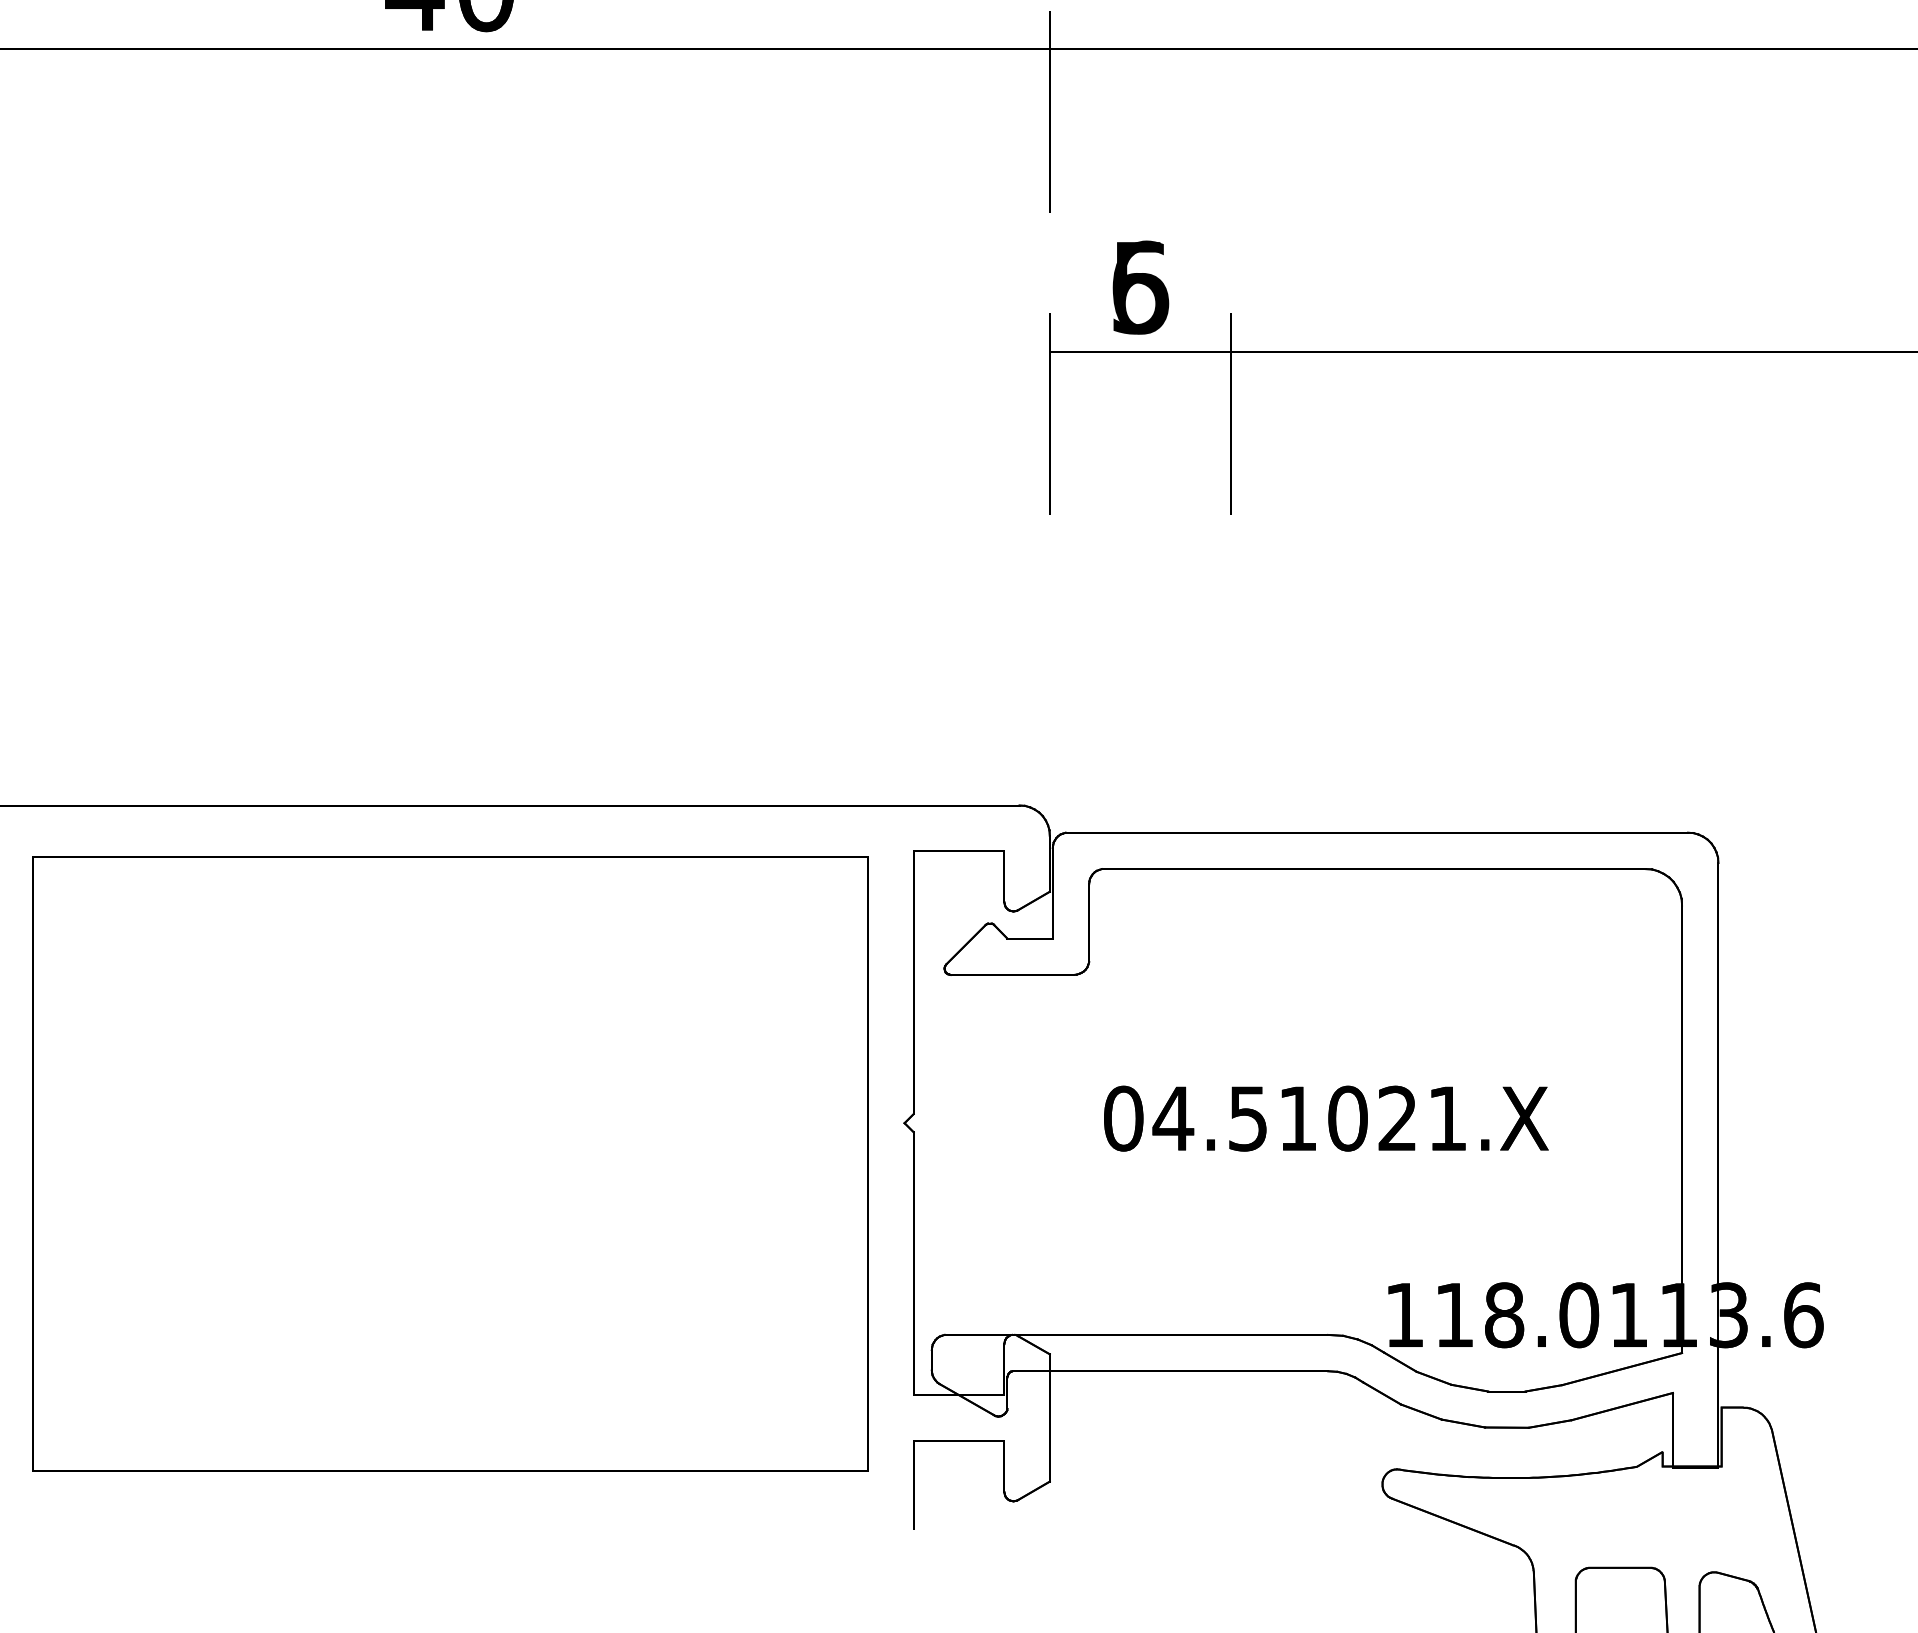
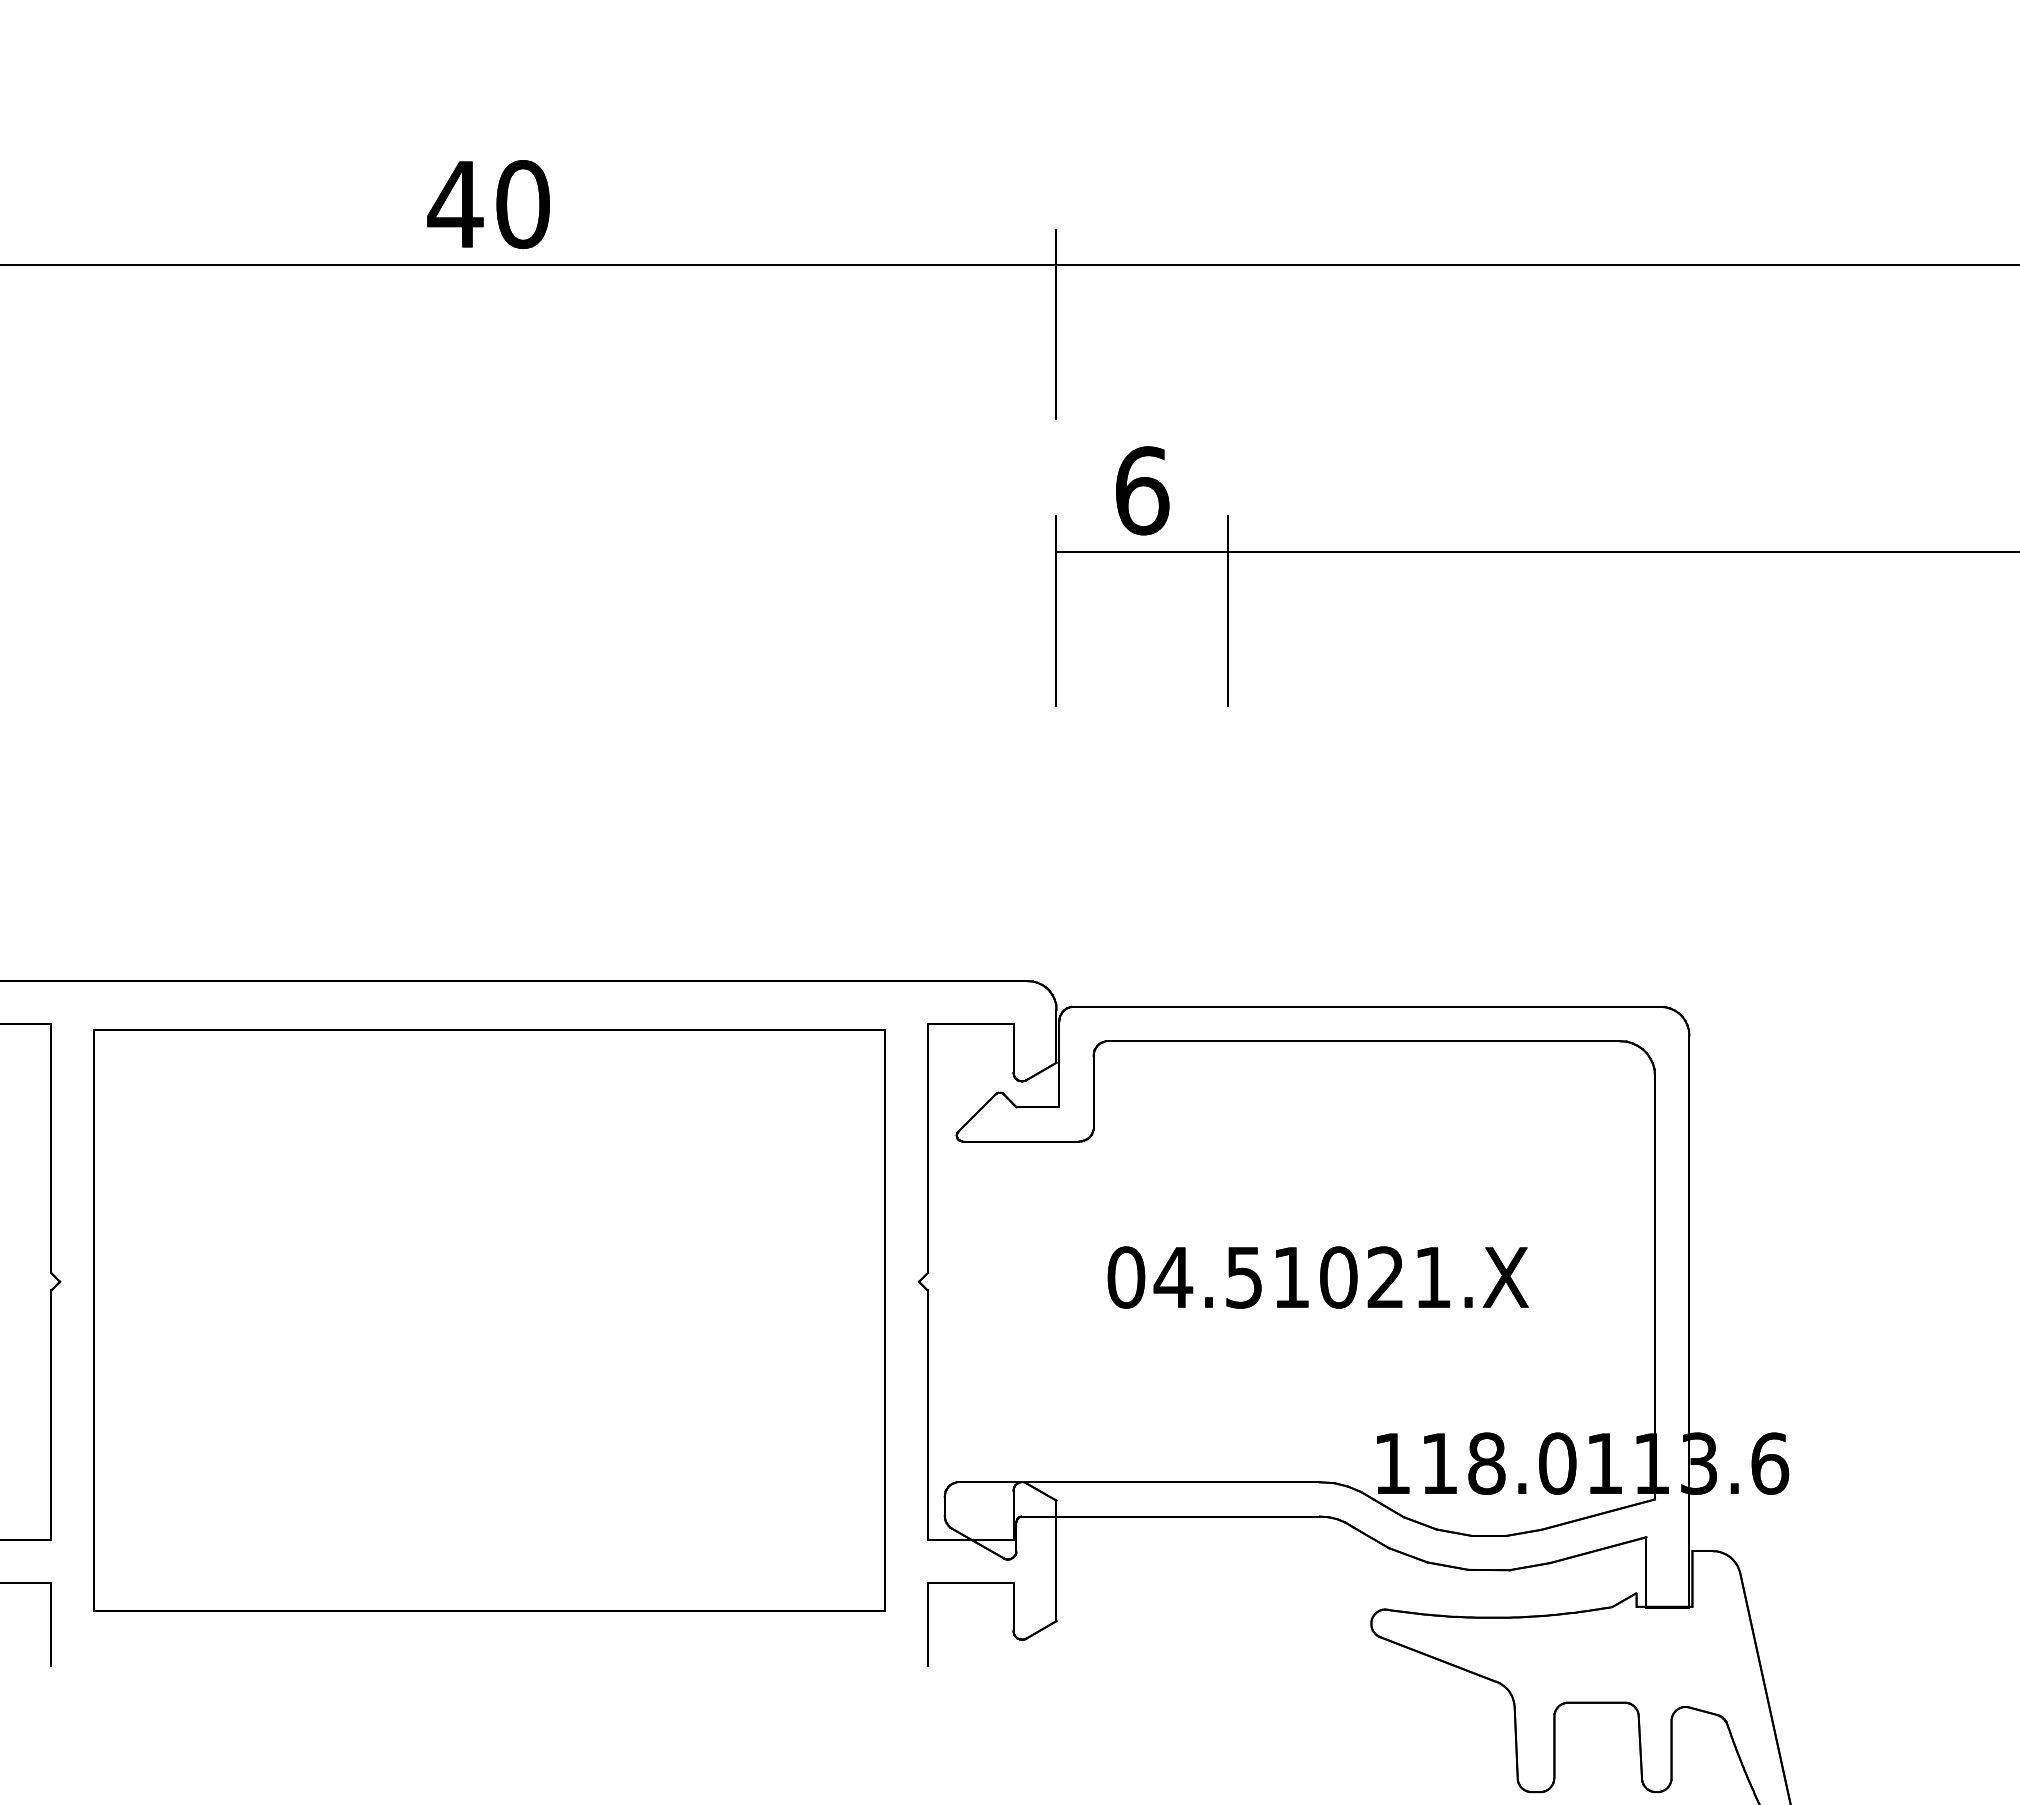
text: (1140, 287) -> (1142, 490), 5 -> 6

